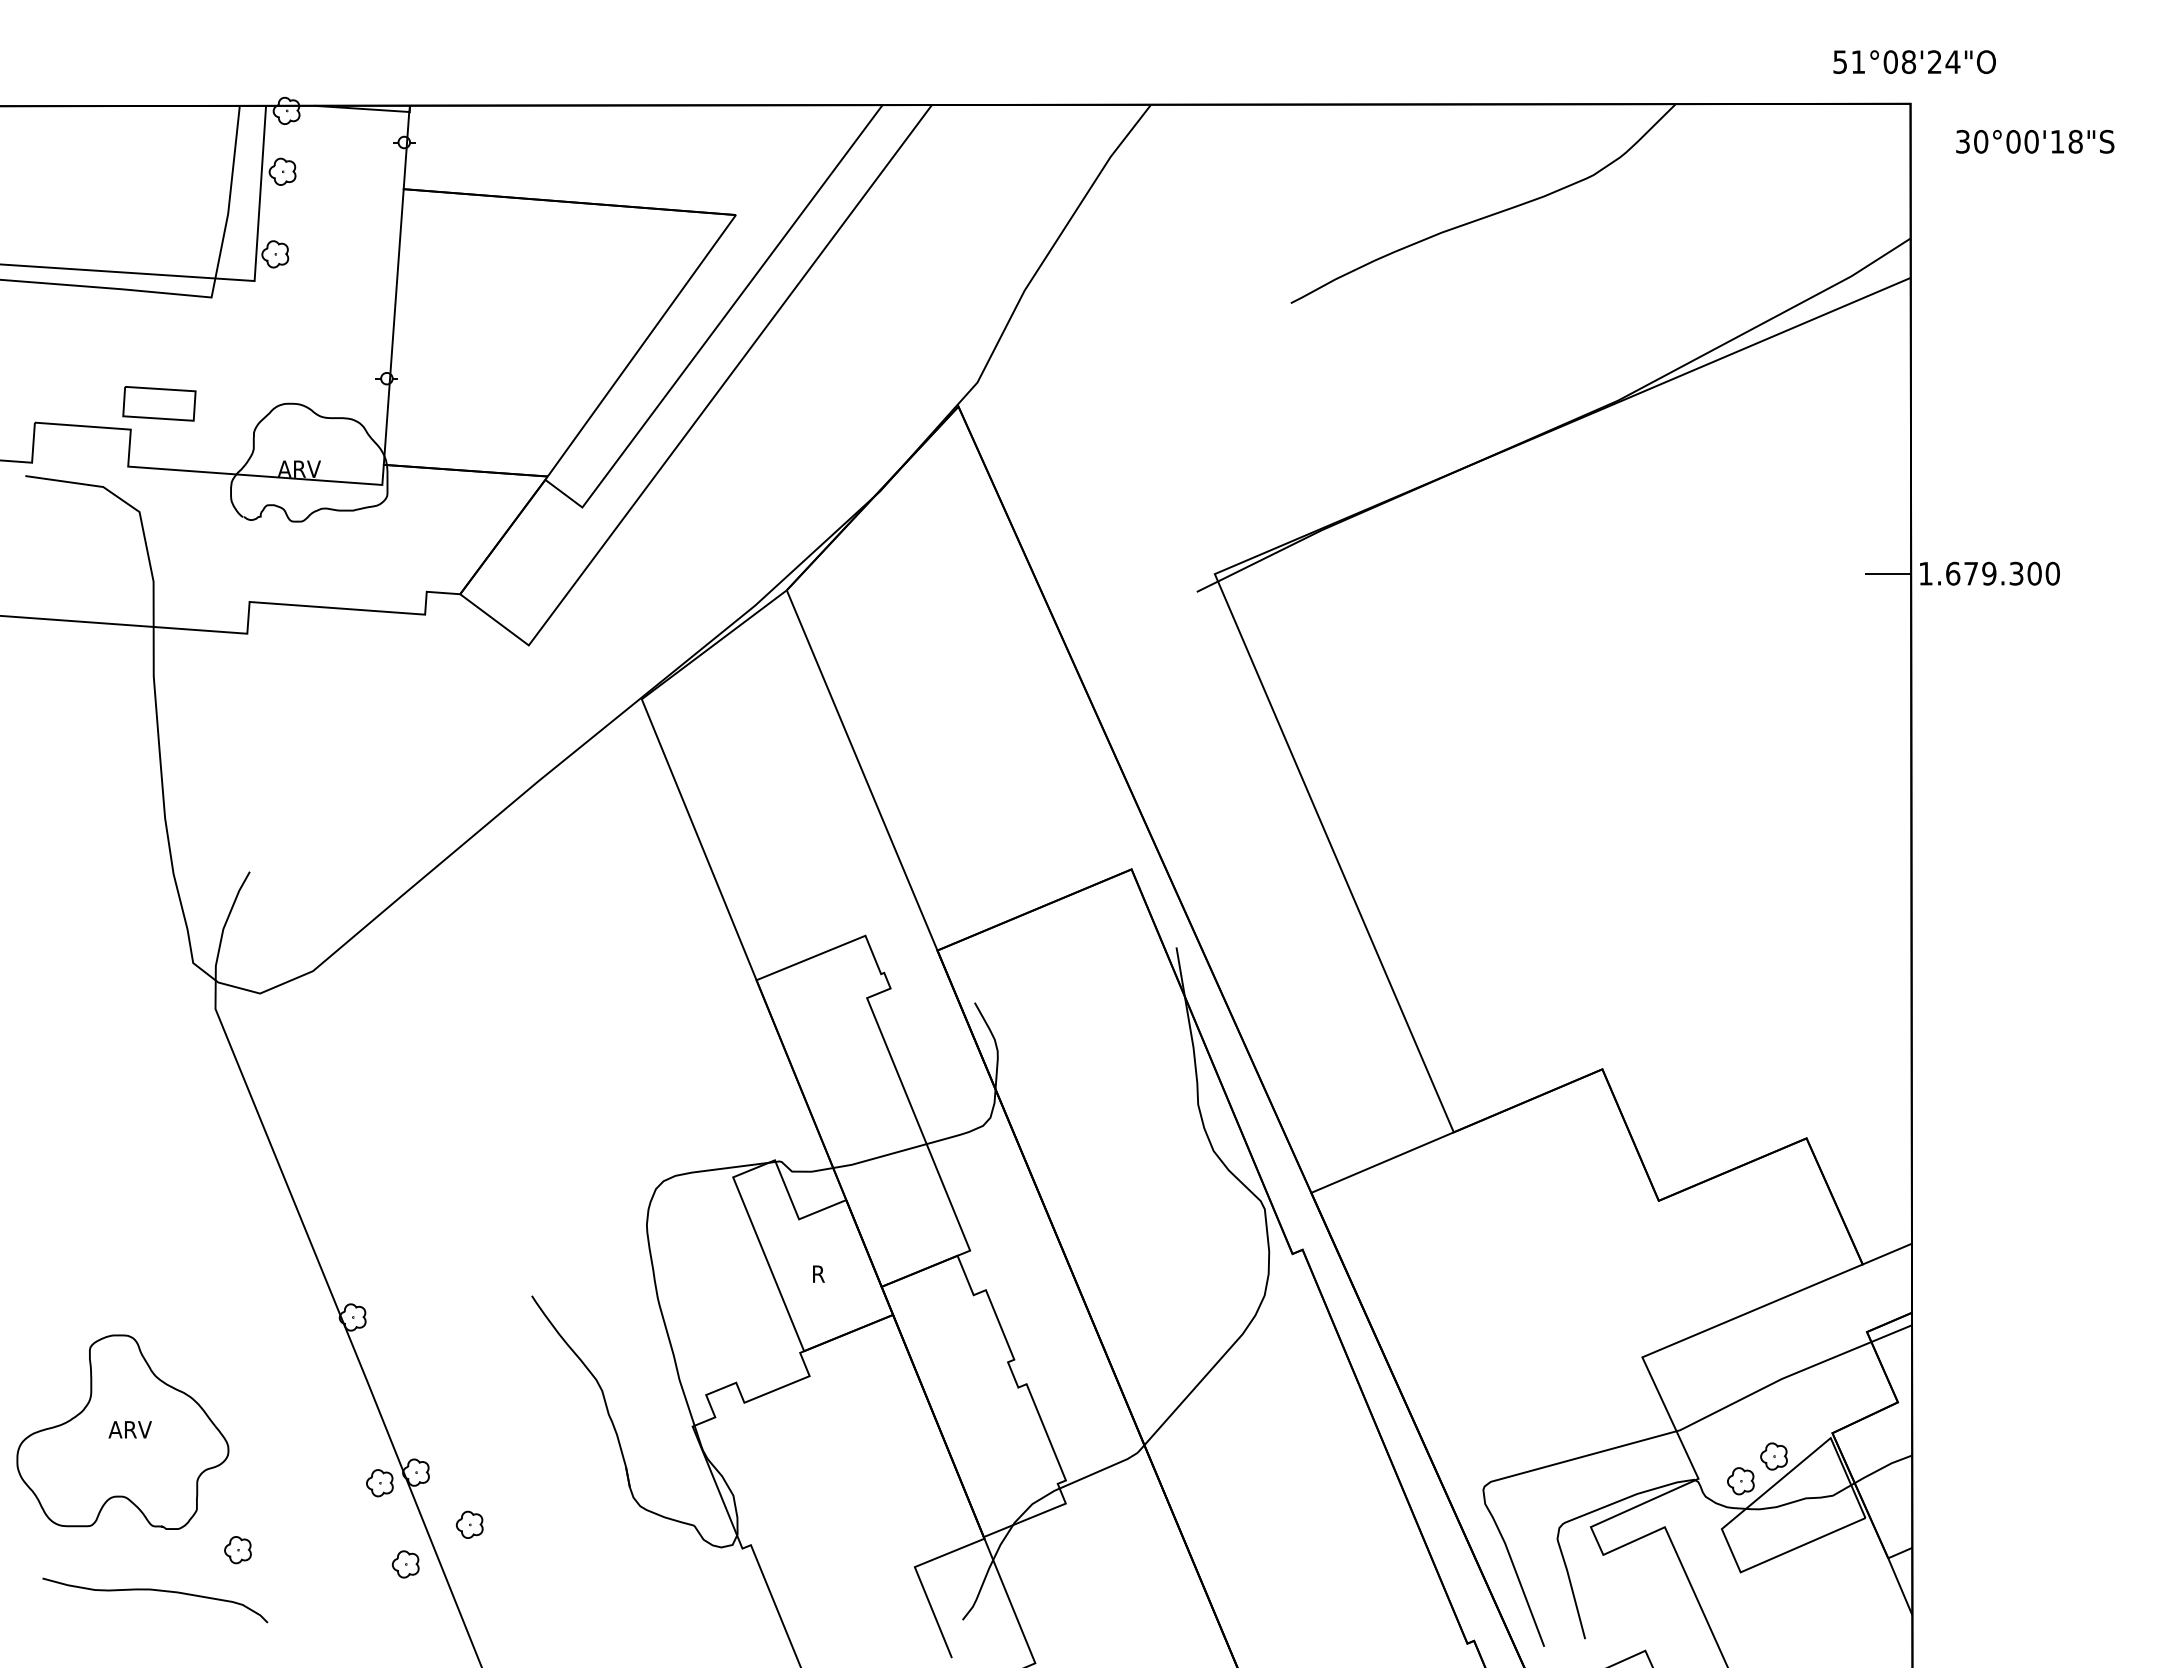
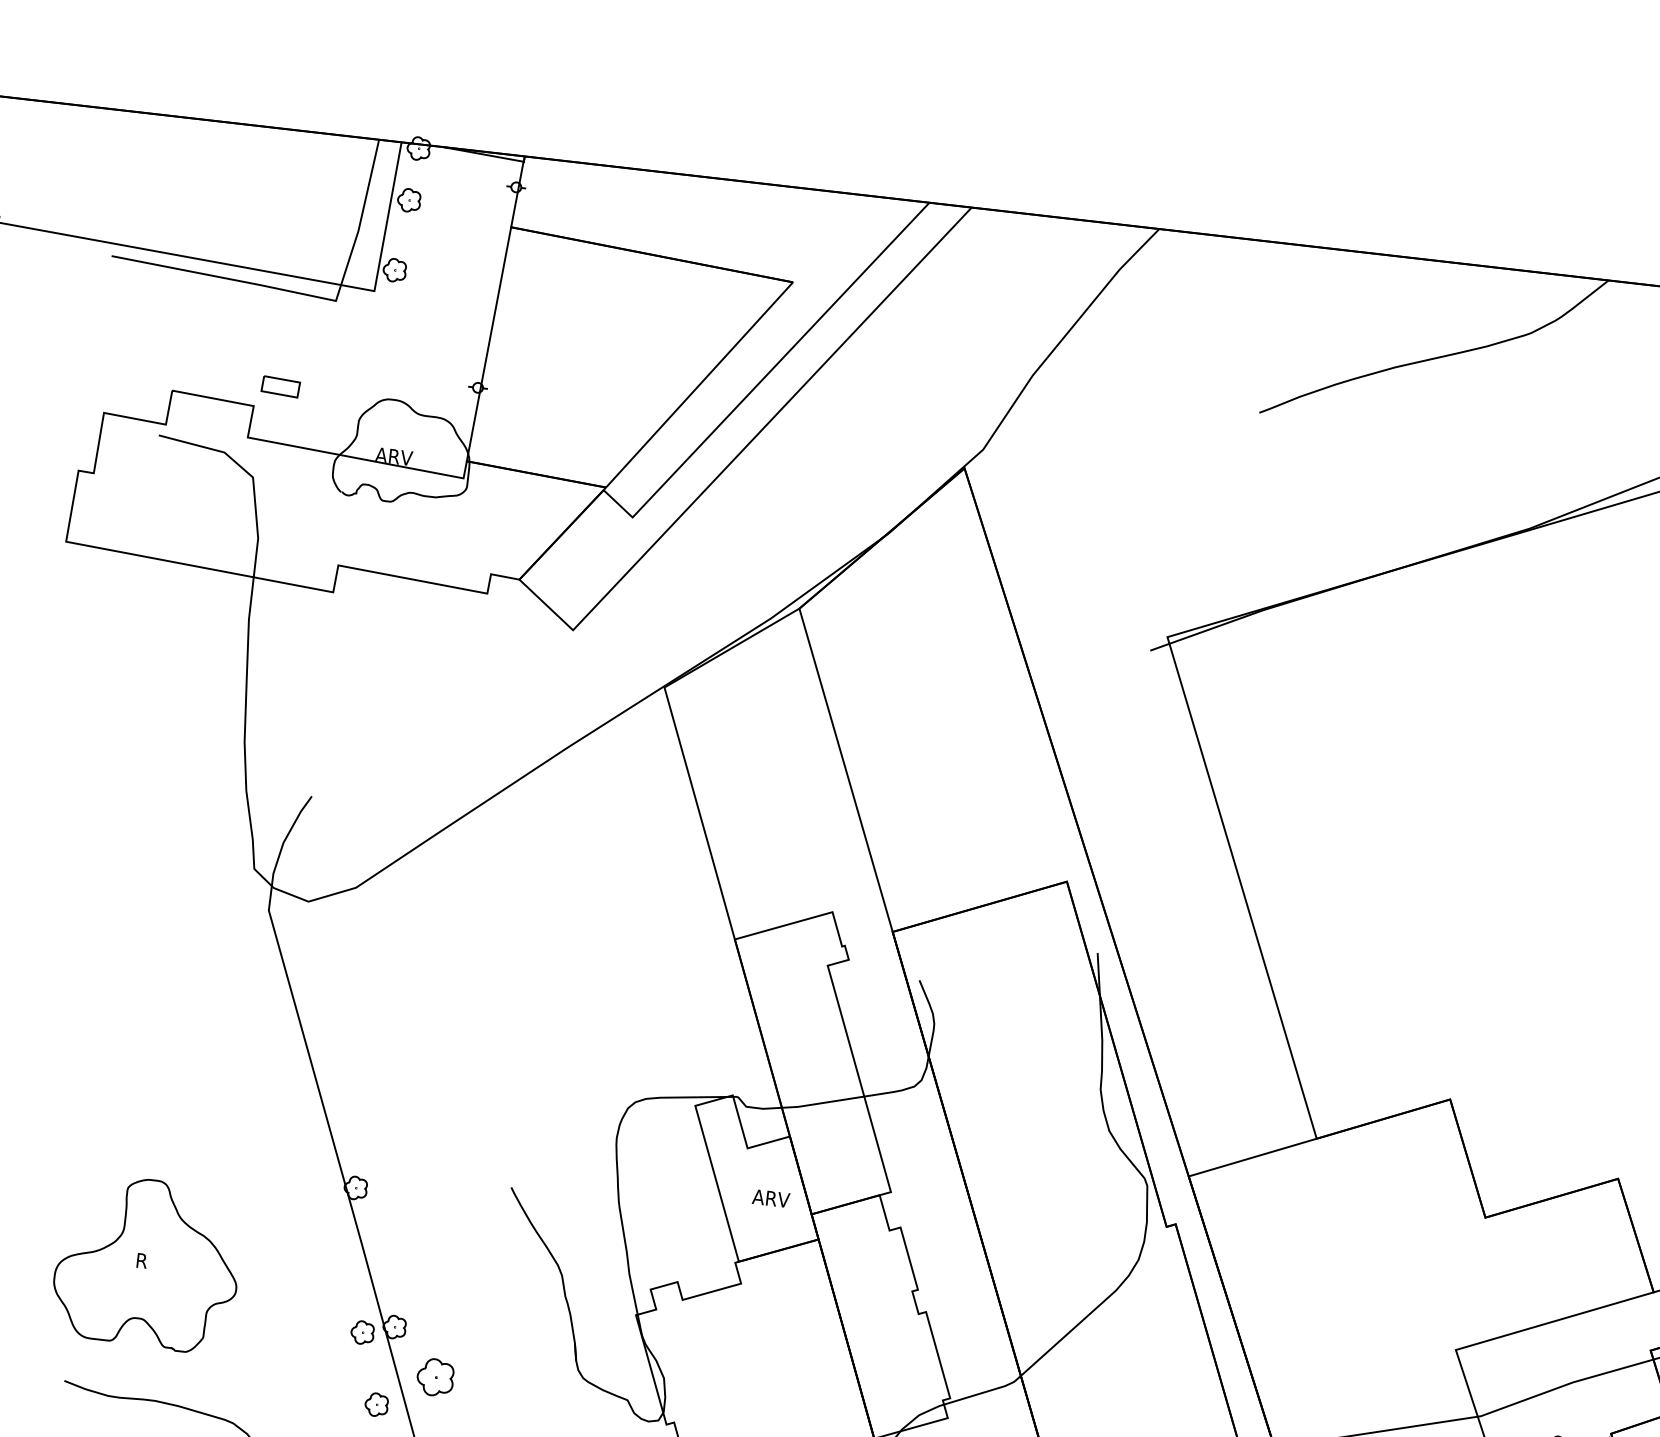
part: (159, 403) -> (280, 386), size x0.6
text: (832, 1273) -> (770, 1198), R -> ARV
text: (129, 1429) -> (153, 1261), ARV -> R
part: (469, 1524) -> (435, 1376), size x1.6
part: (237, 1550) -> (234, 1376), removed

